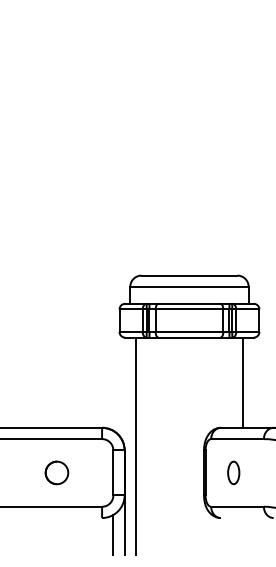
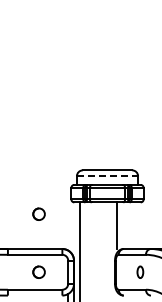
line: (189, 287) -> (107, 176), solid -> dashed
circle: (55, 359) -> (38, 213), added
line: (243, 382) -> (117, 225), moved
part: (233, 471) -> (140, 271), moved

